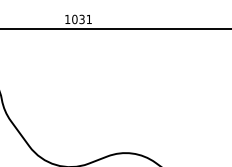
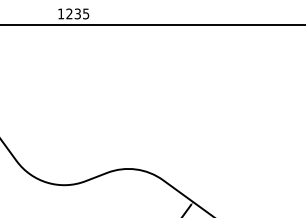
text: (81, 19) -> (77, 13), 1031 -> 1235

